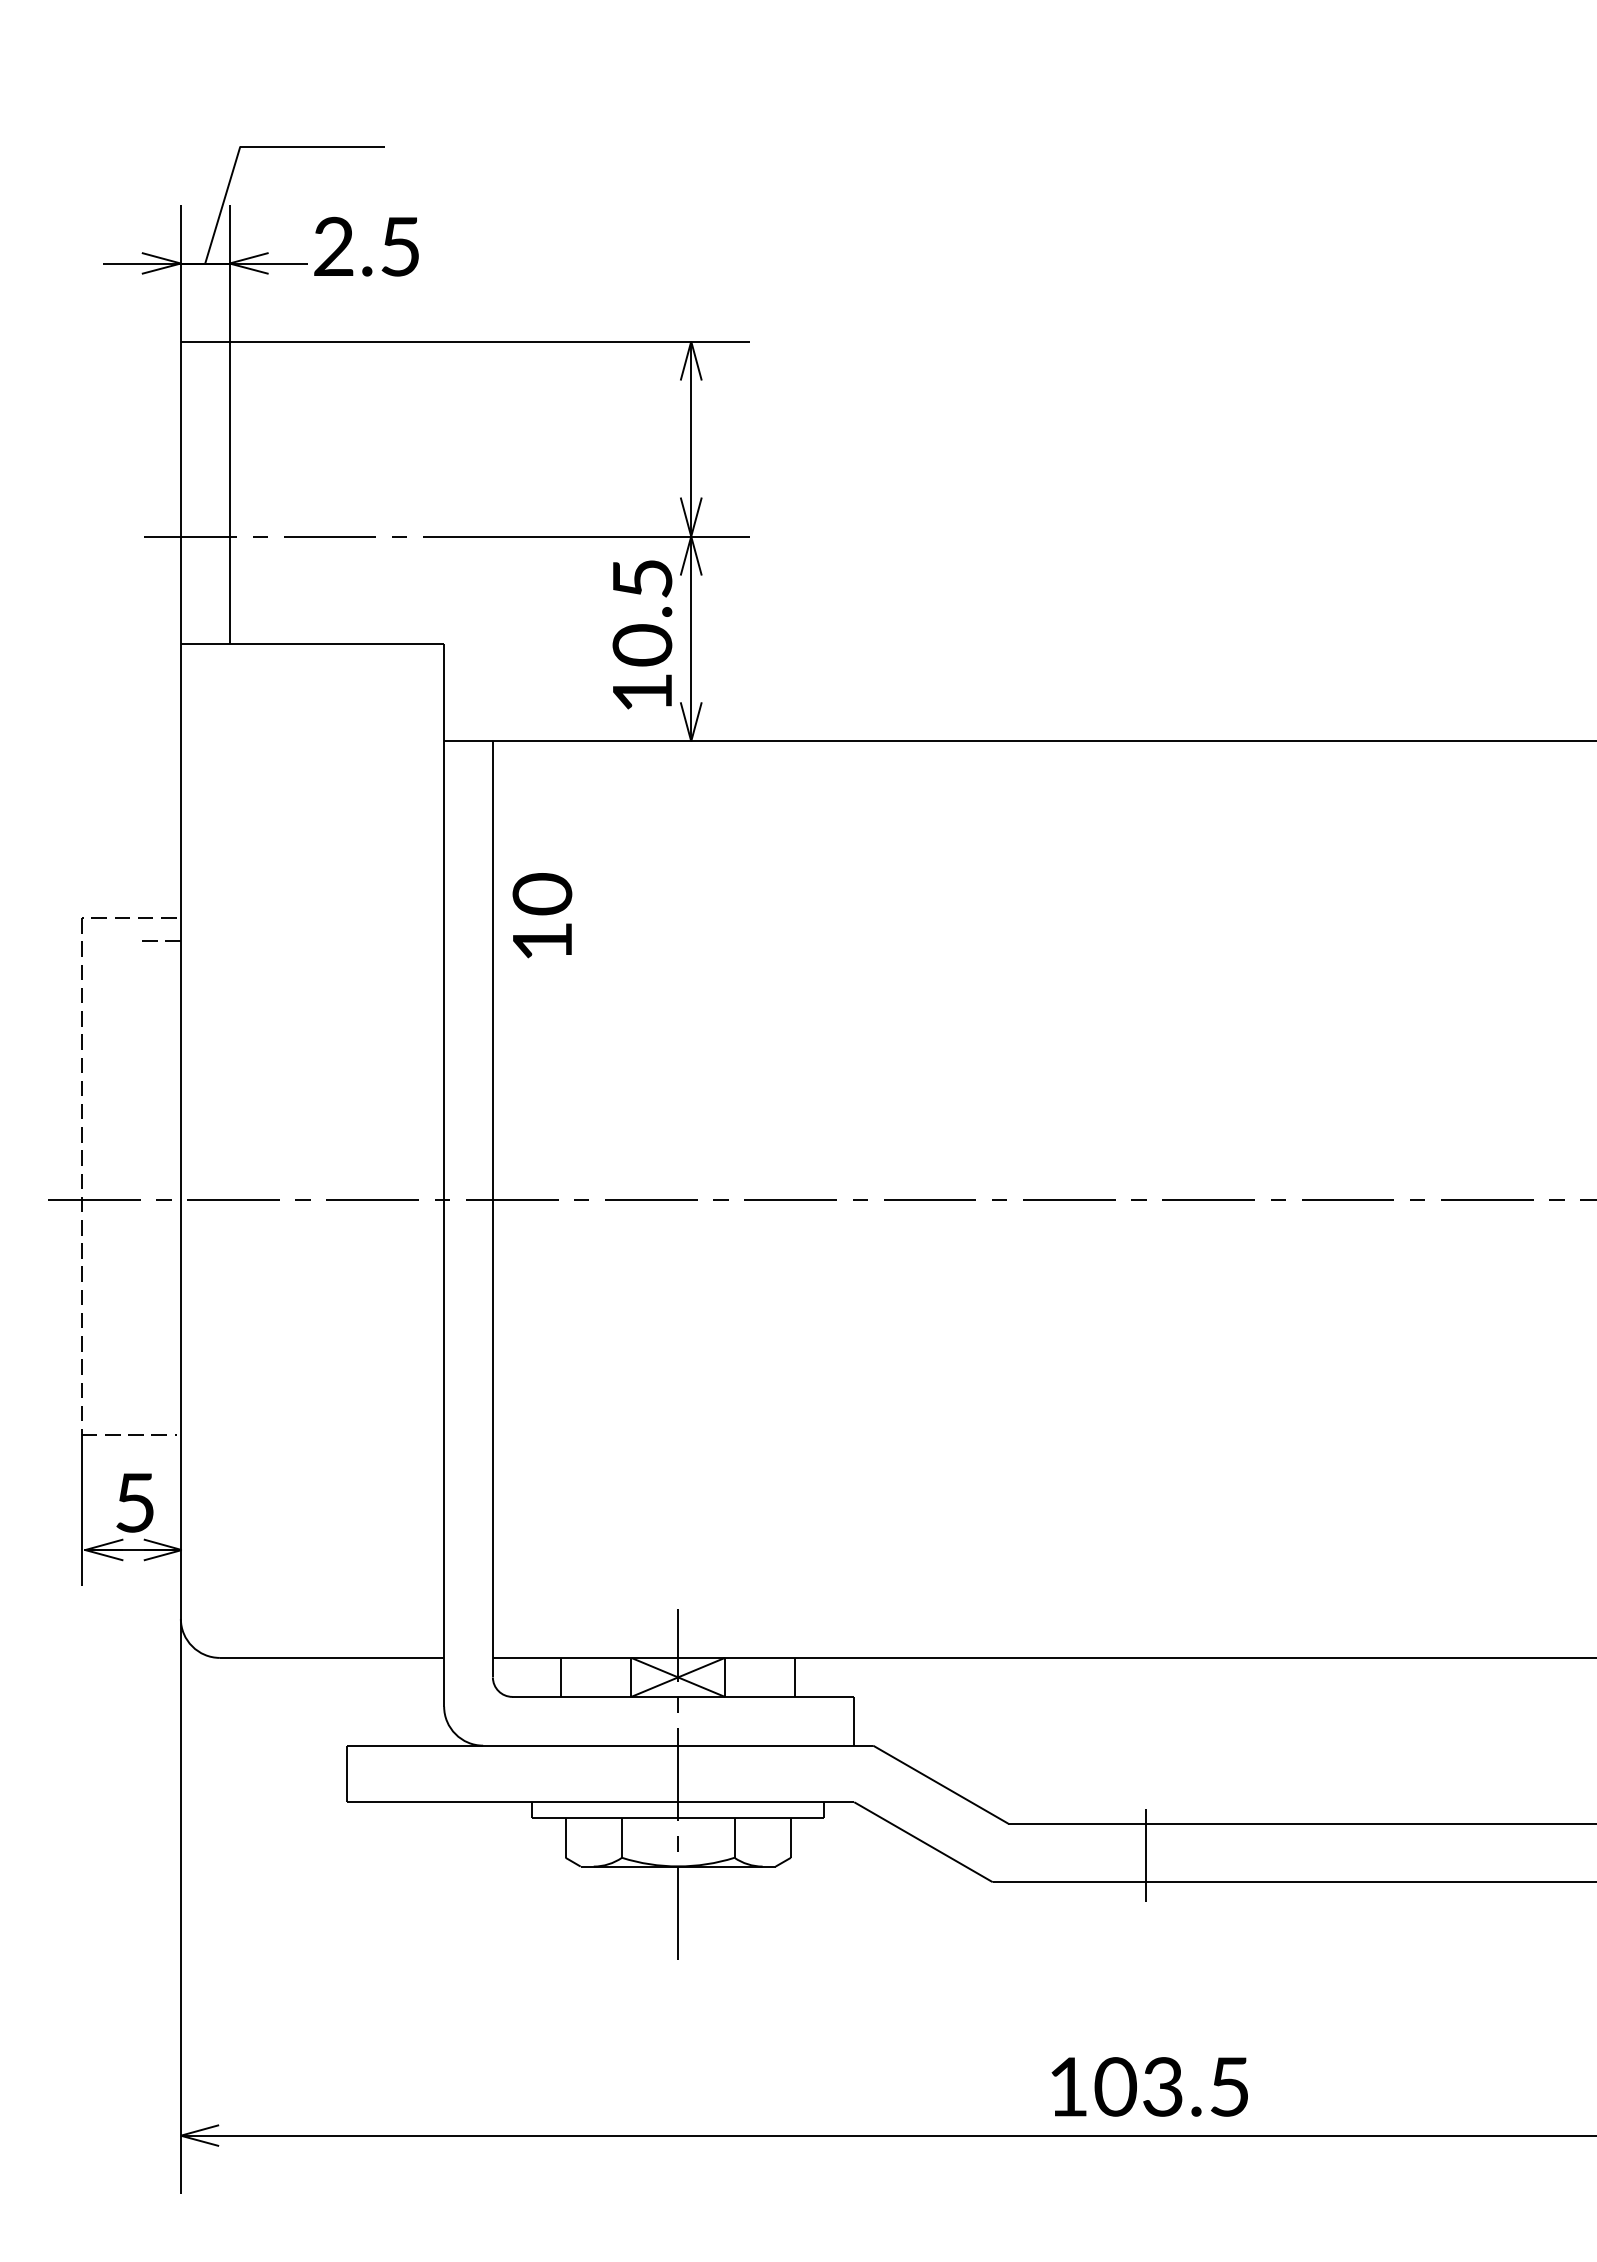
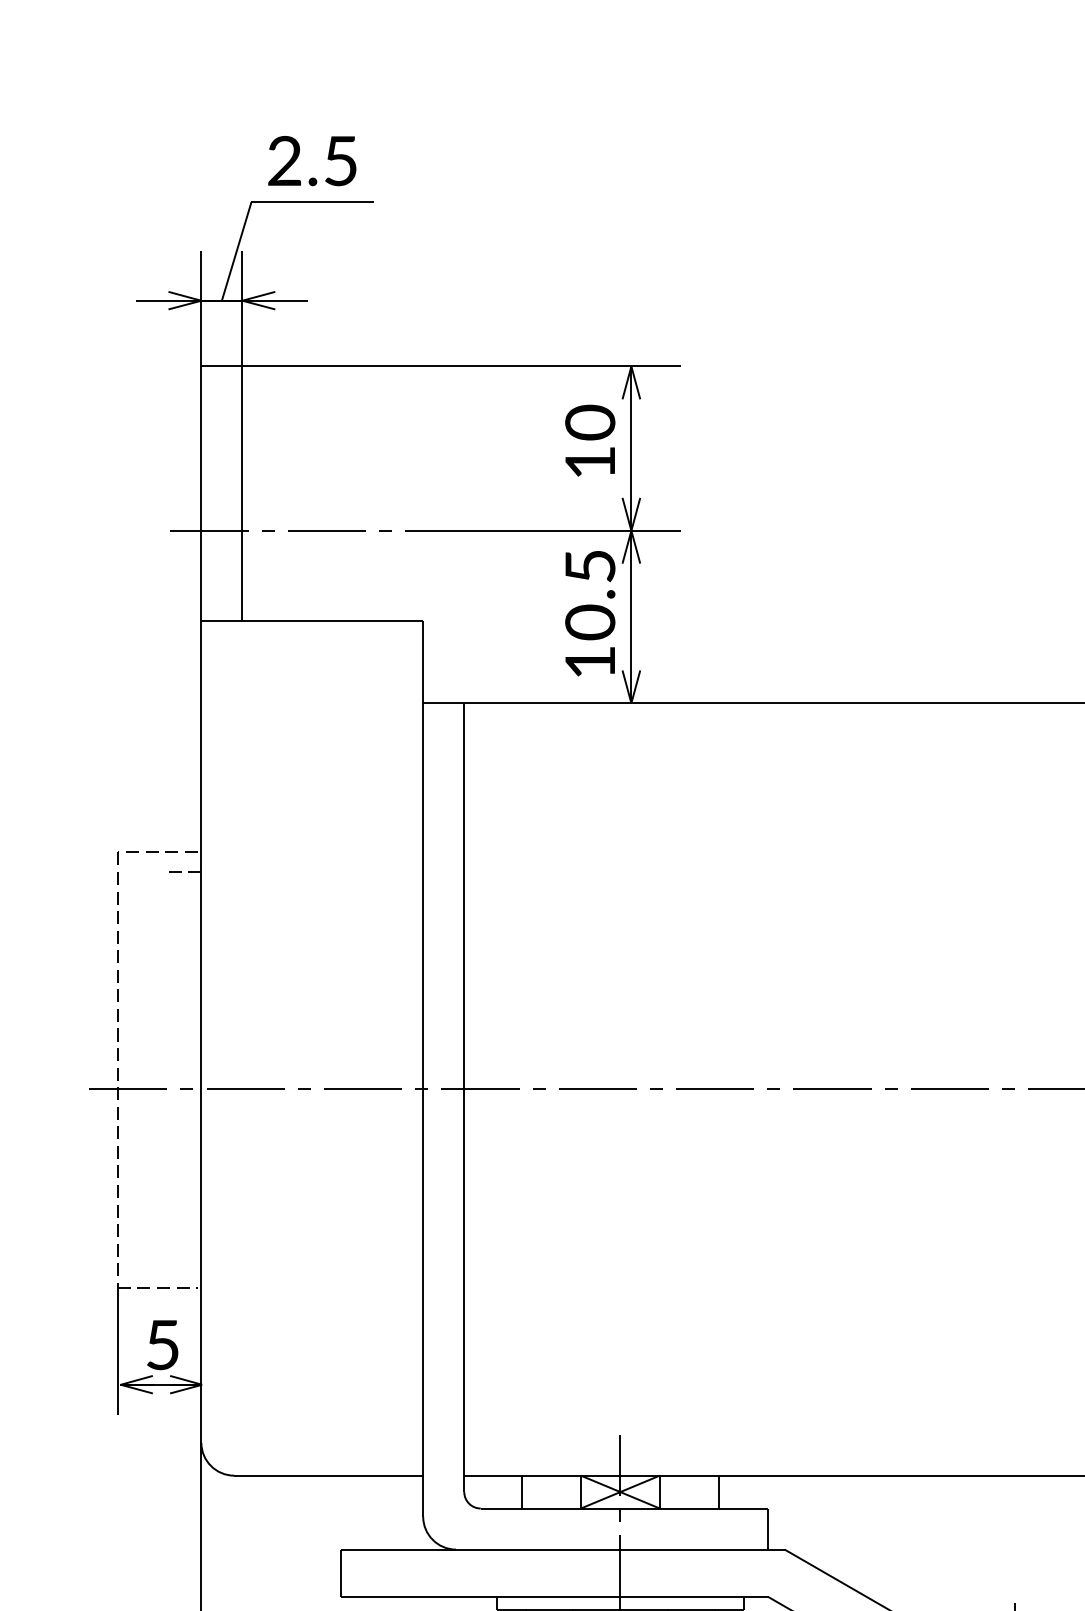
text: (366, 246) -> (312, 160), moved
text: (542, 915) -> (590, 440), moved

